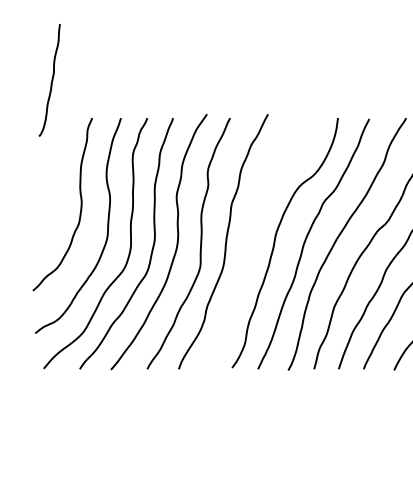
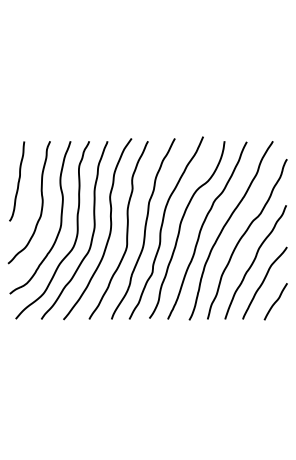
curve: (51, 80) -> (18, 181), moved
curve: (250, 239) -> (162, 227), added

